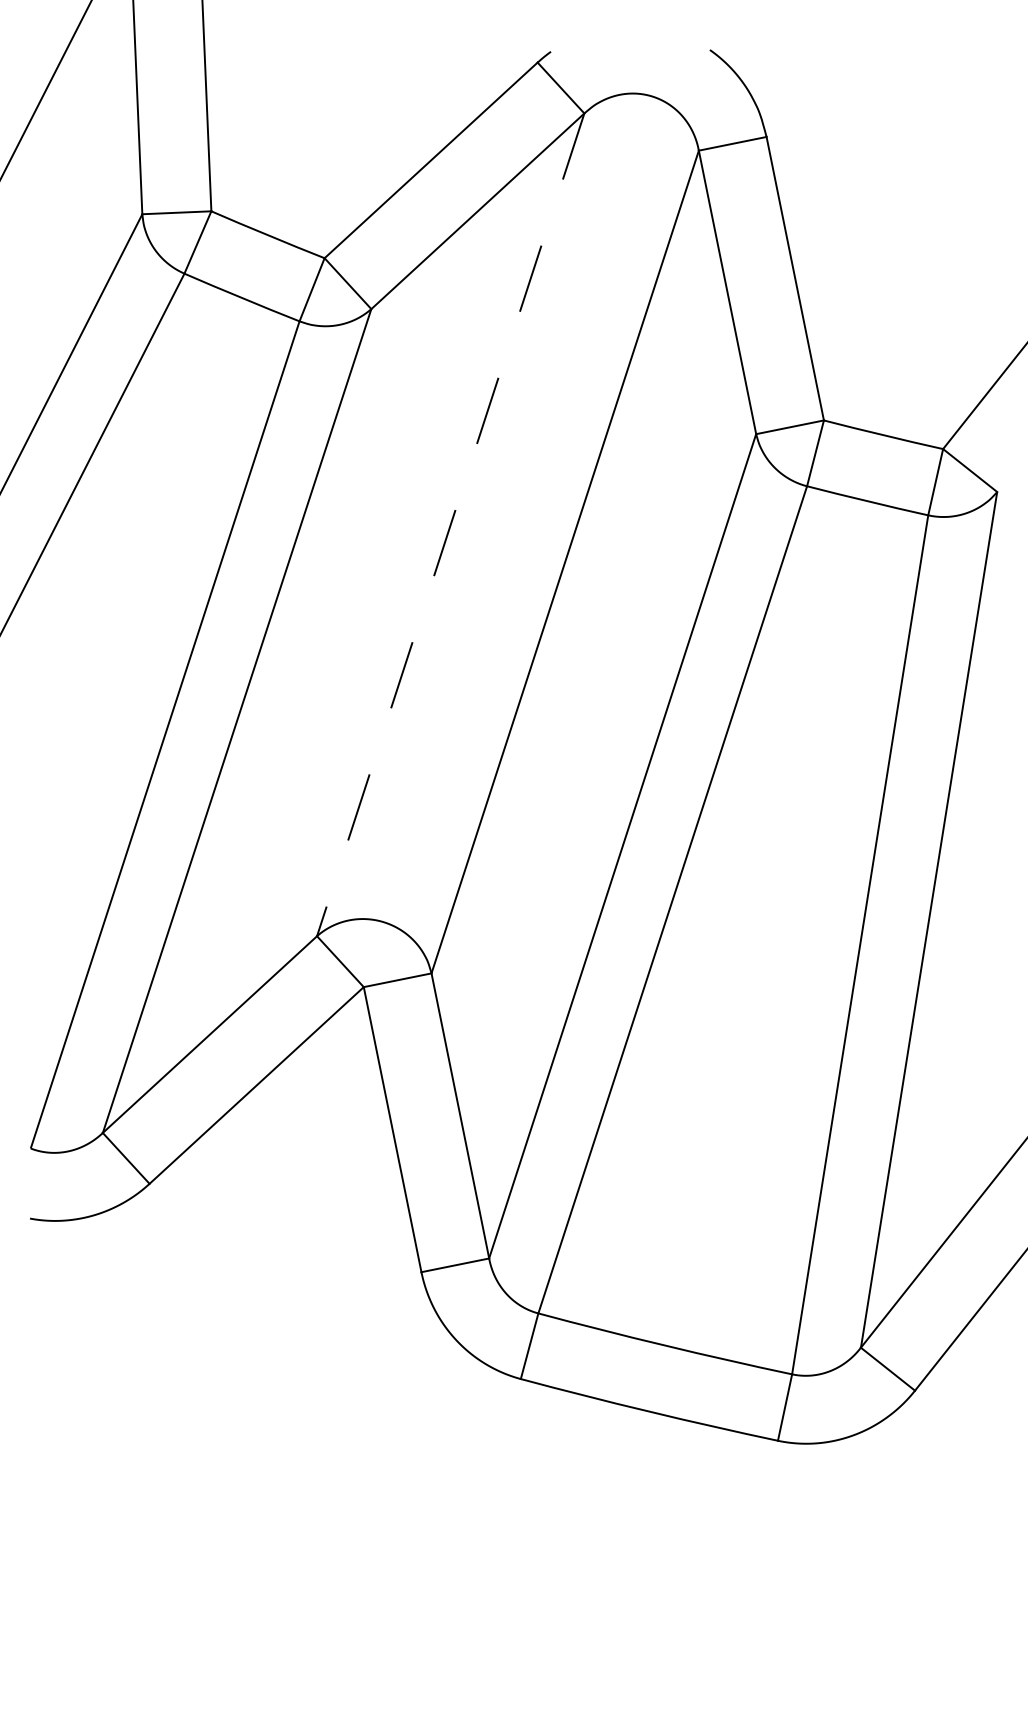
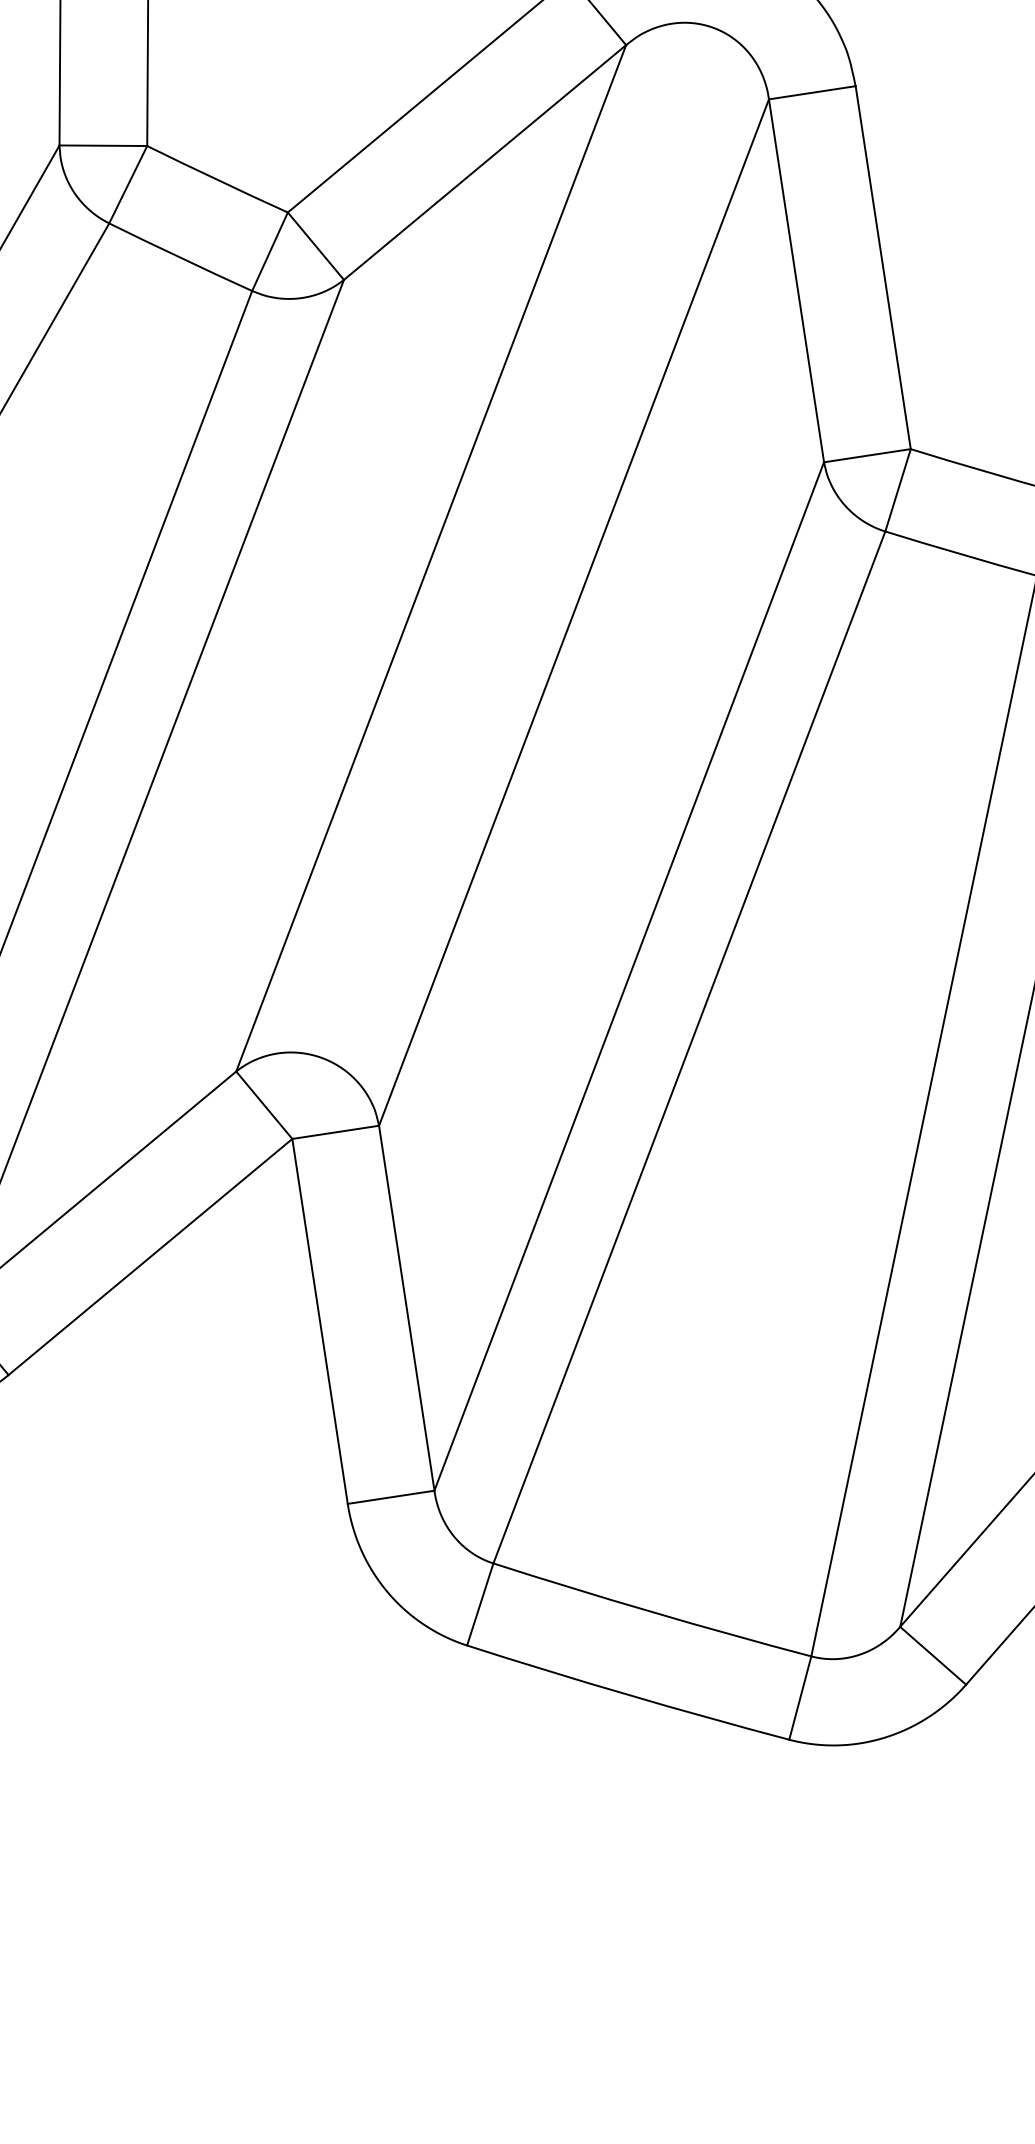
line: (450, 524) -> (430, 557), dashed -> solid

